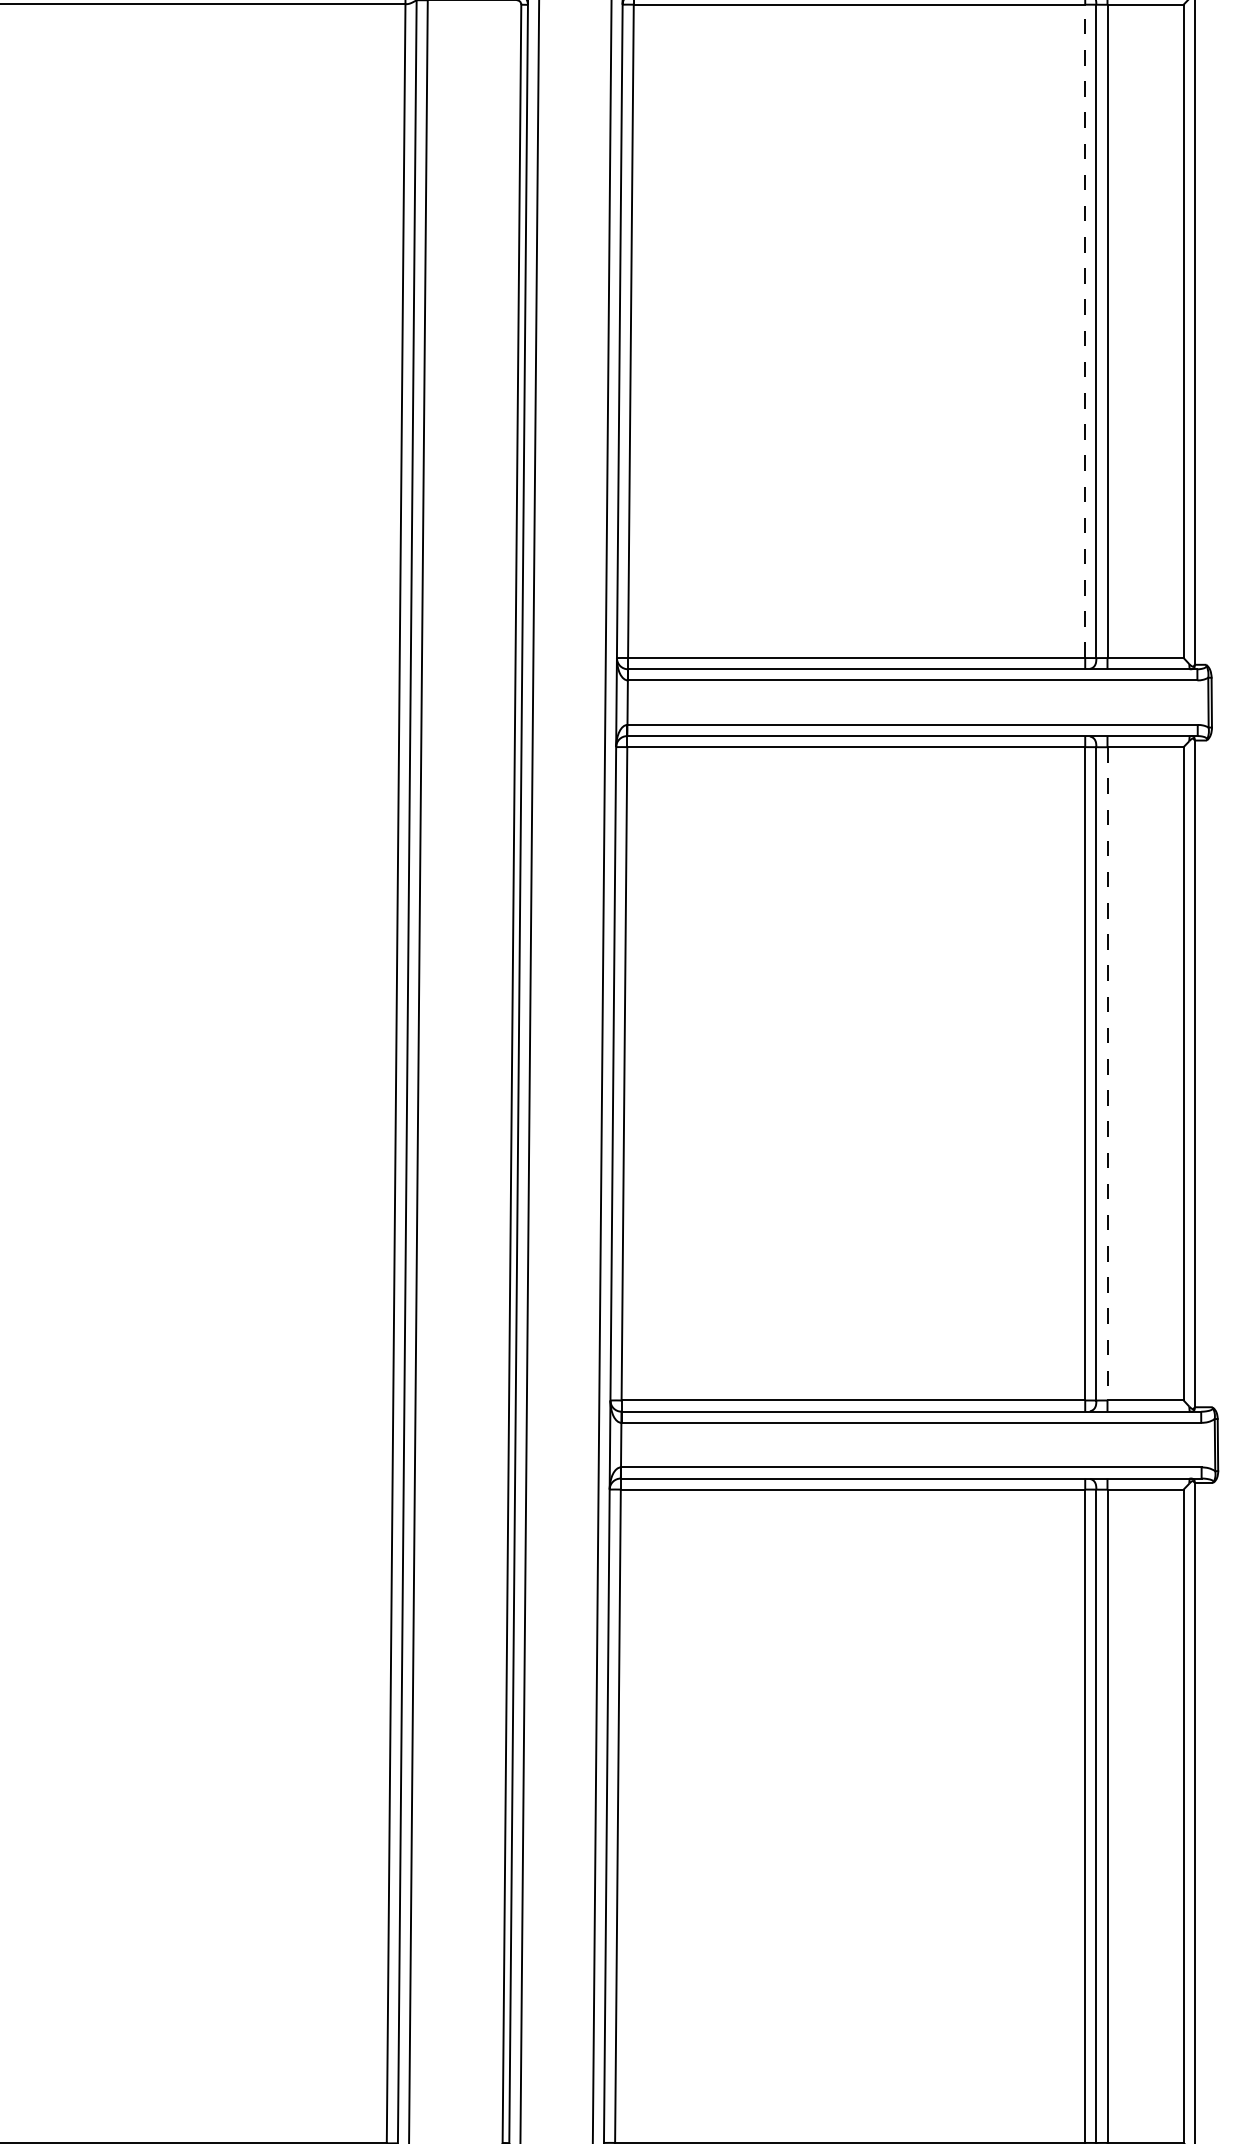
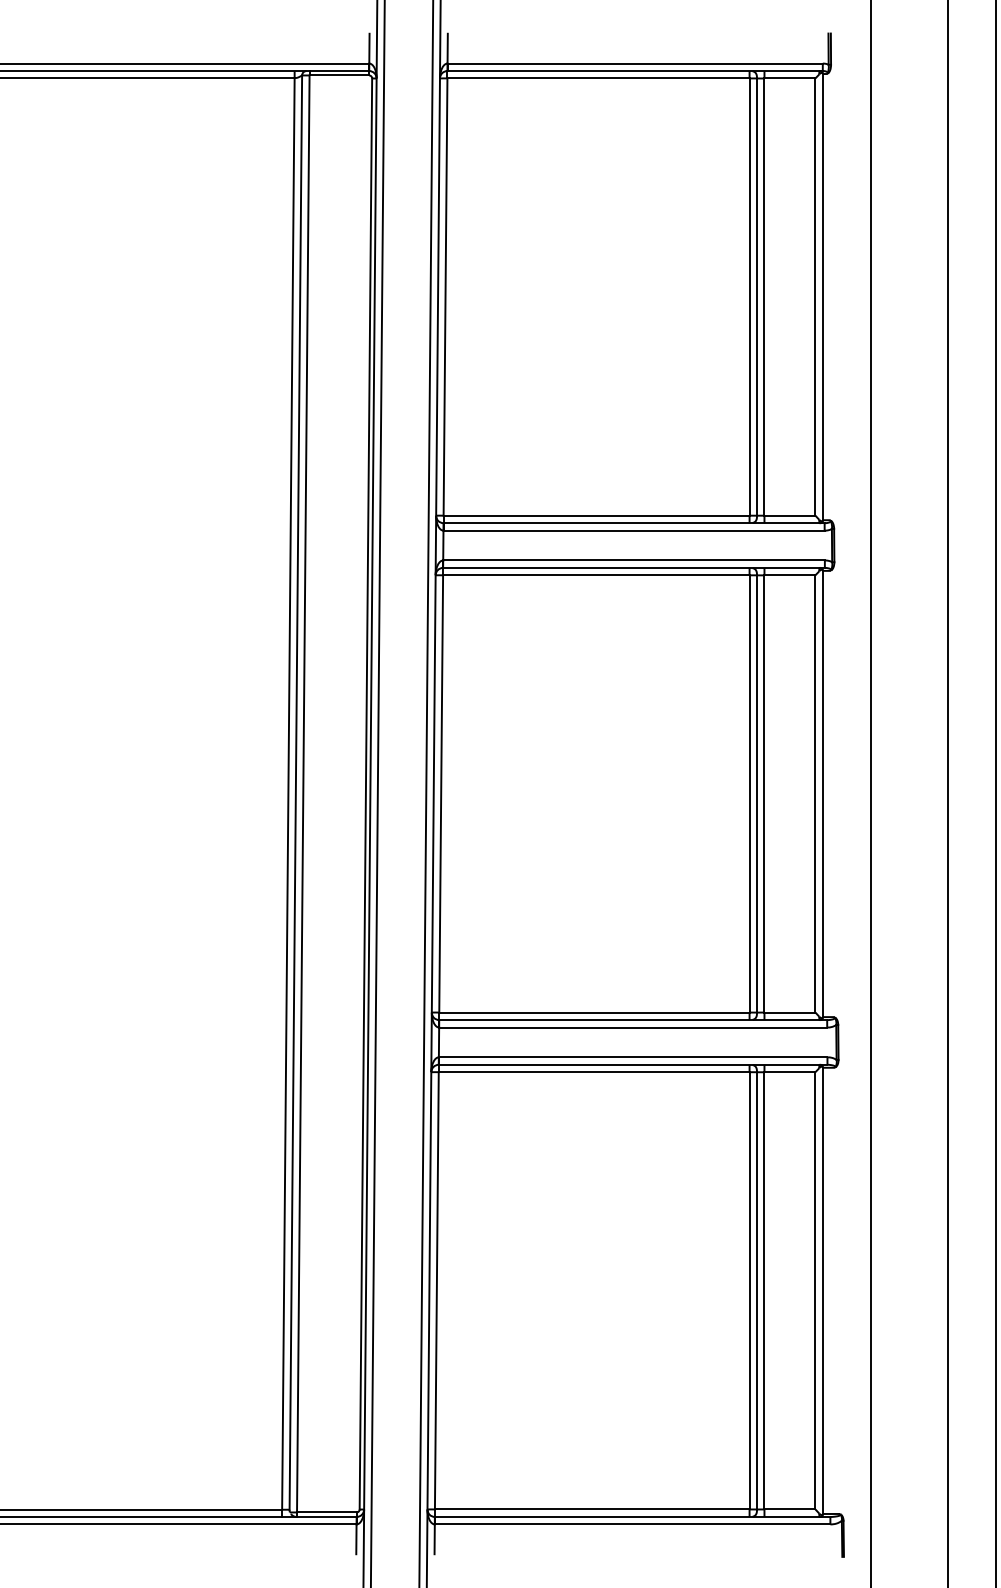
line: (1085, 332) -> (749, 297), dashed -> solid
line: (1107, 1073) -> (764, 793), dashed -> solid

